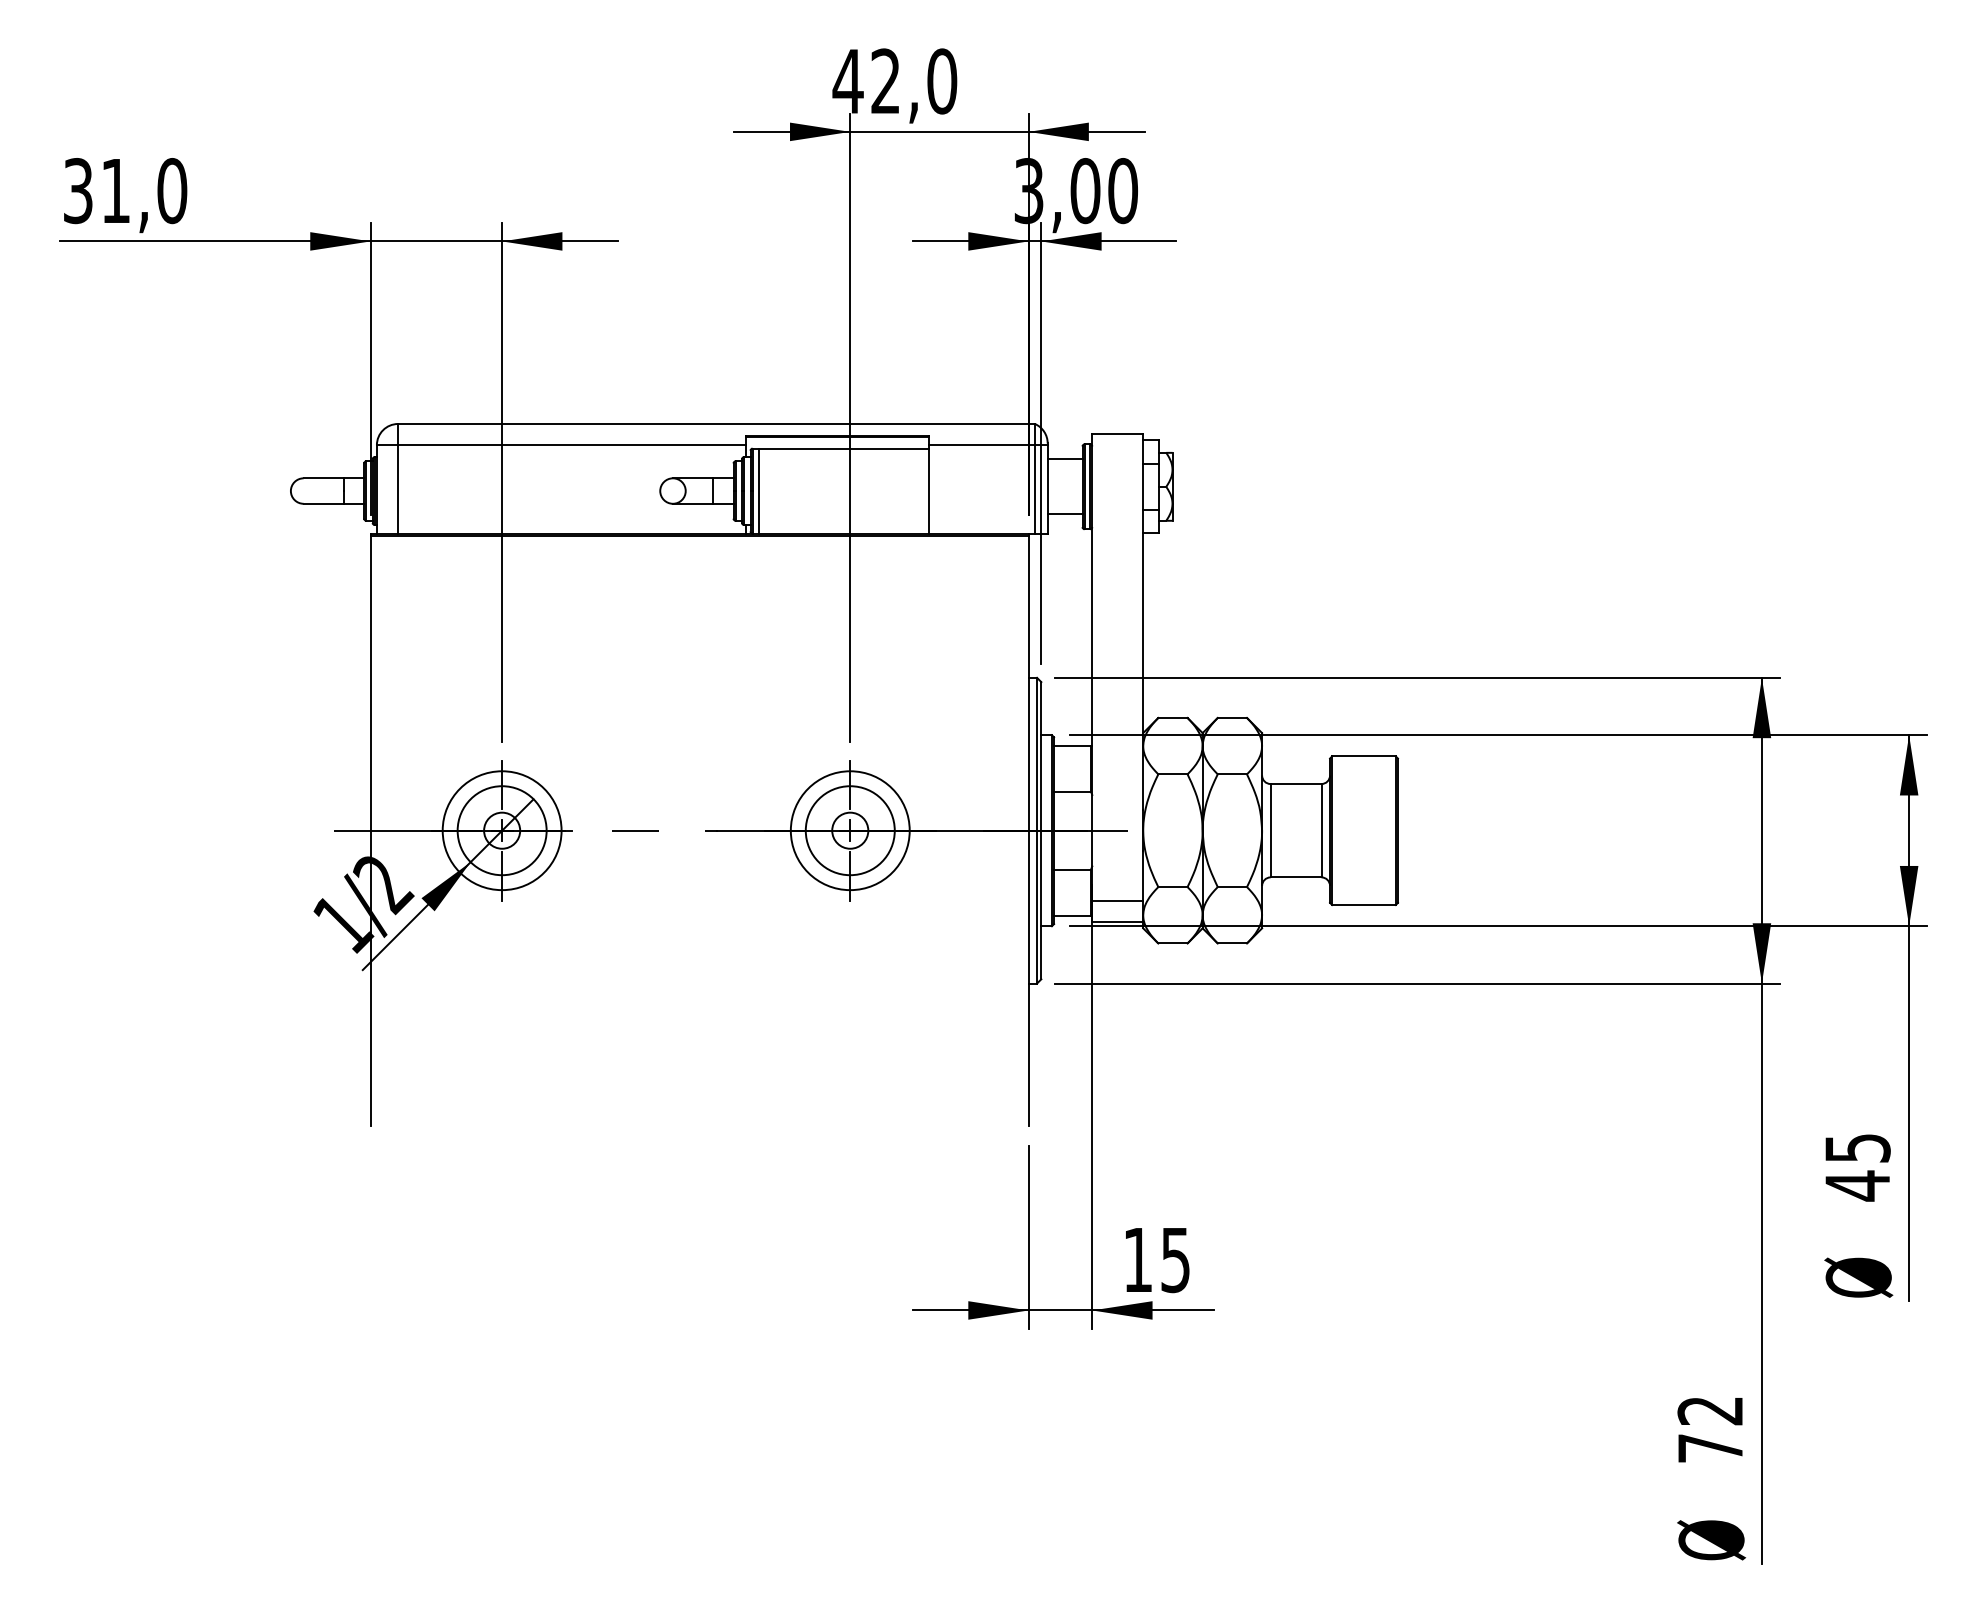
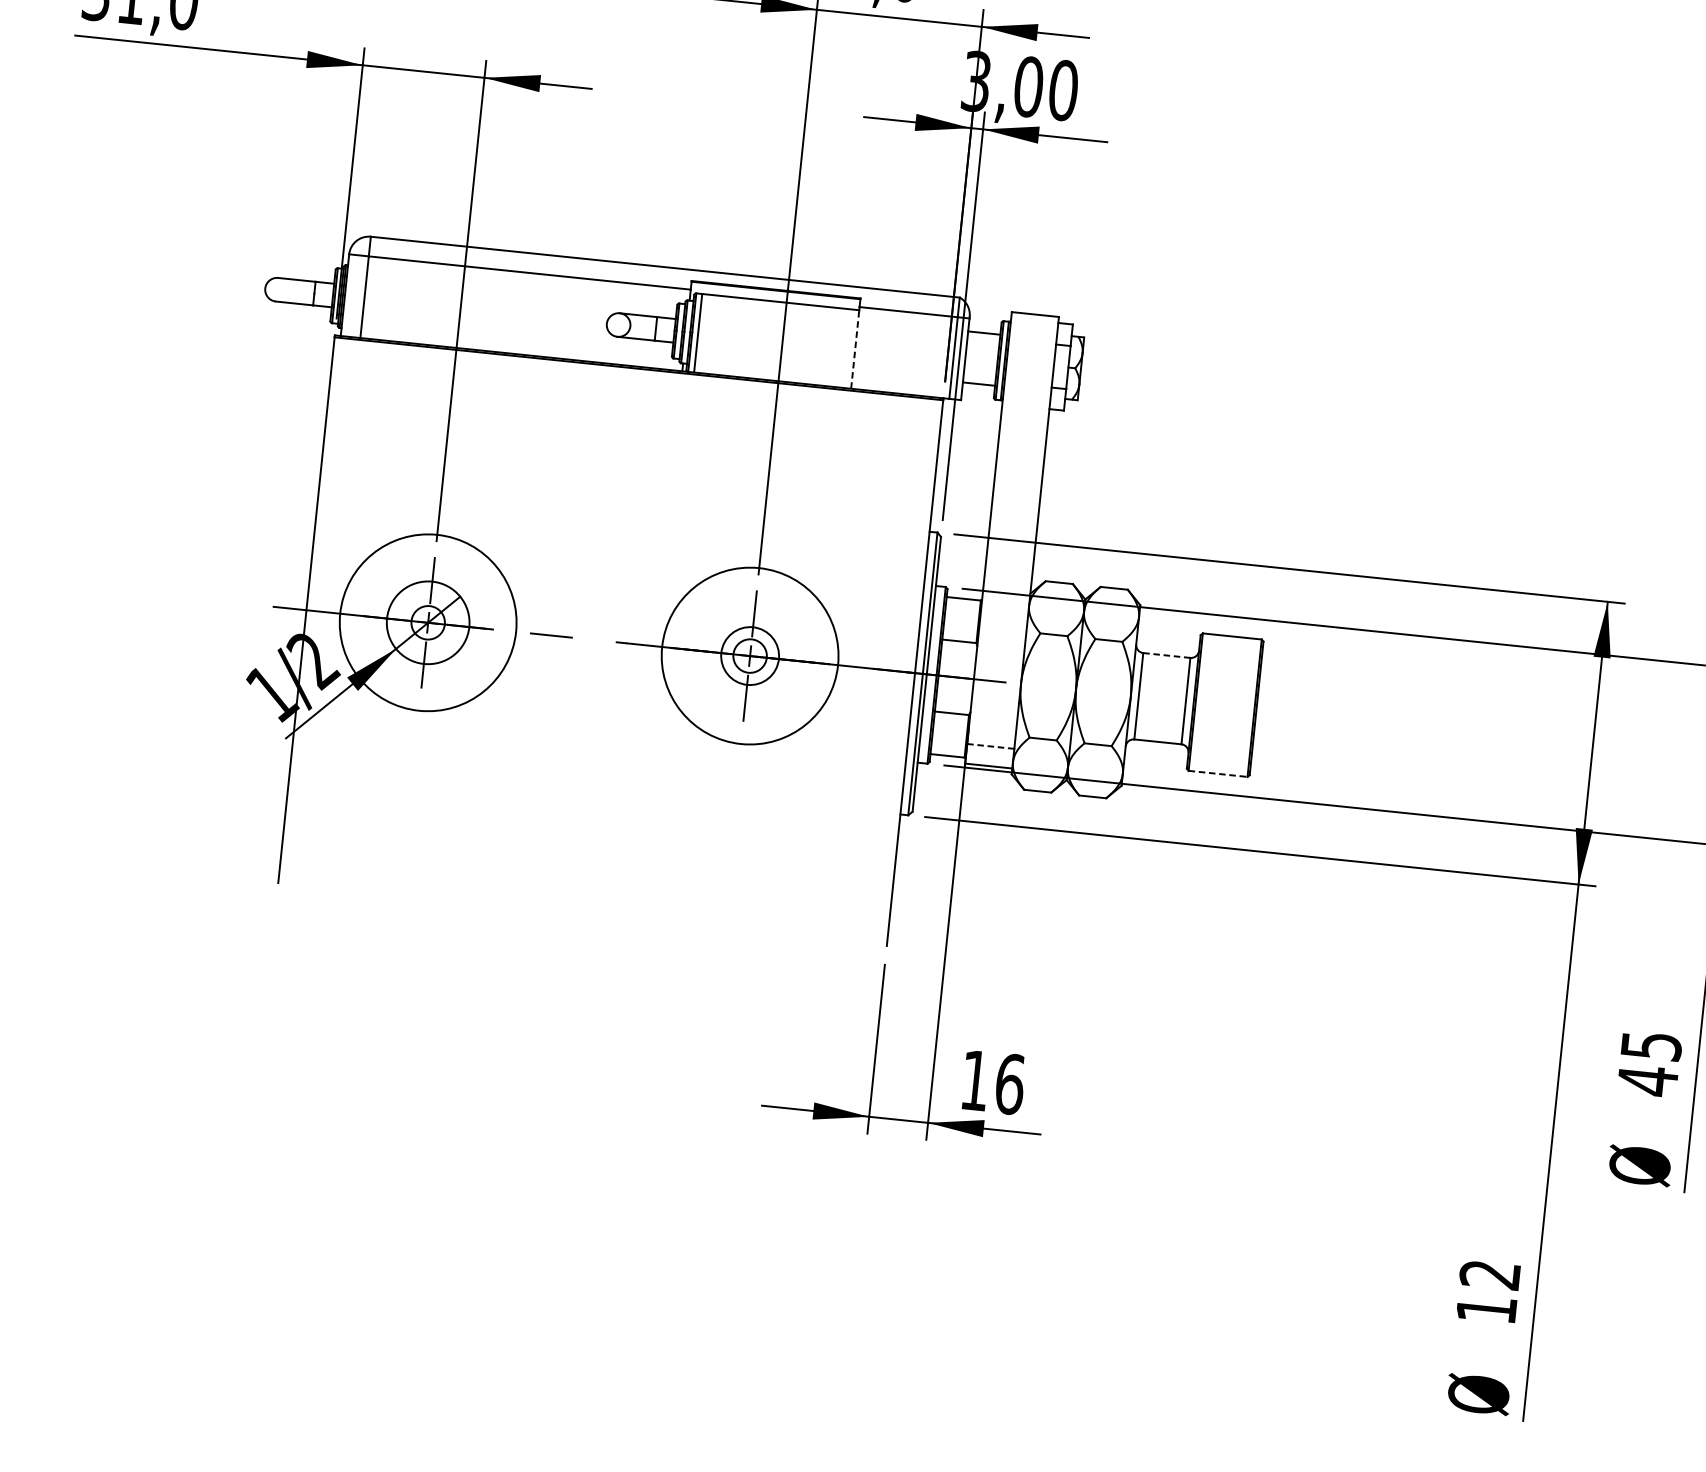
line: (928, 490) -> (854, 348), solid -> dashed
line: (1295, 784) -> (1166, 655), solid -> dashed
circle: (501, 830) -> (427, 622), size x1.6
circle: (849, 830) -> (749, 655), size x0.7
circle: (849, 830) -> (749, 655), size x1.6
line: (1118, 900) -> (991, 746), solid -> dashed
line: (1364, 905) -> (1218, 774), solid -> dashed
text: (1175, 1260) -> (1009, 1084), 15 -> 16
text: (1710, 1448) -> (1486, 1309), 72 -> 12

